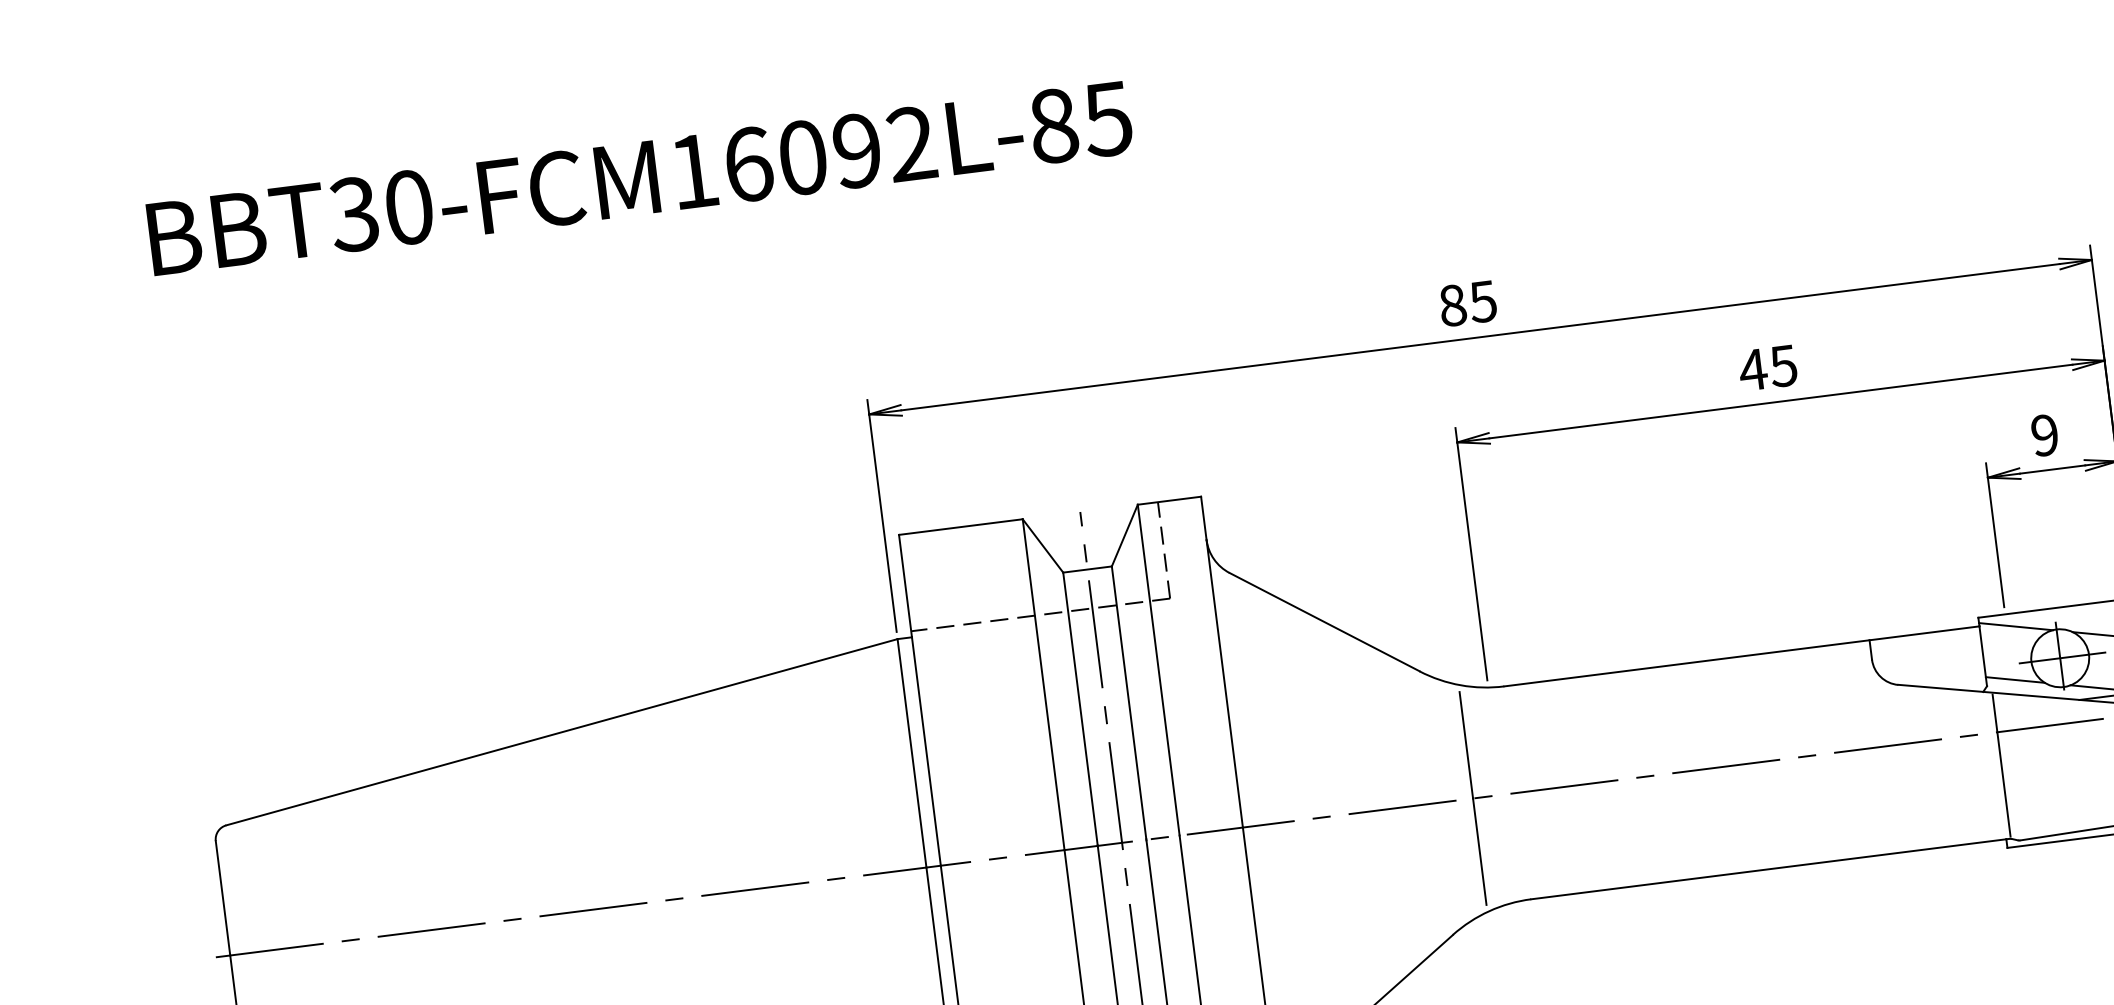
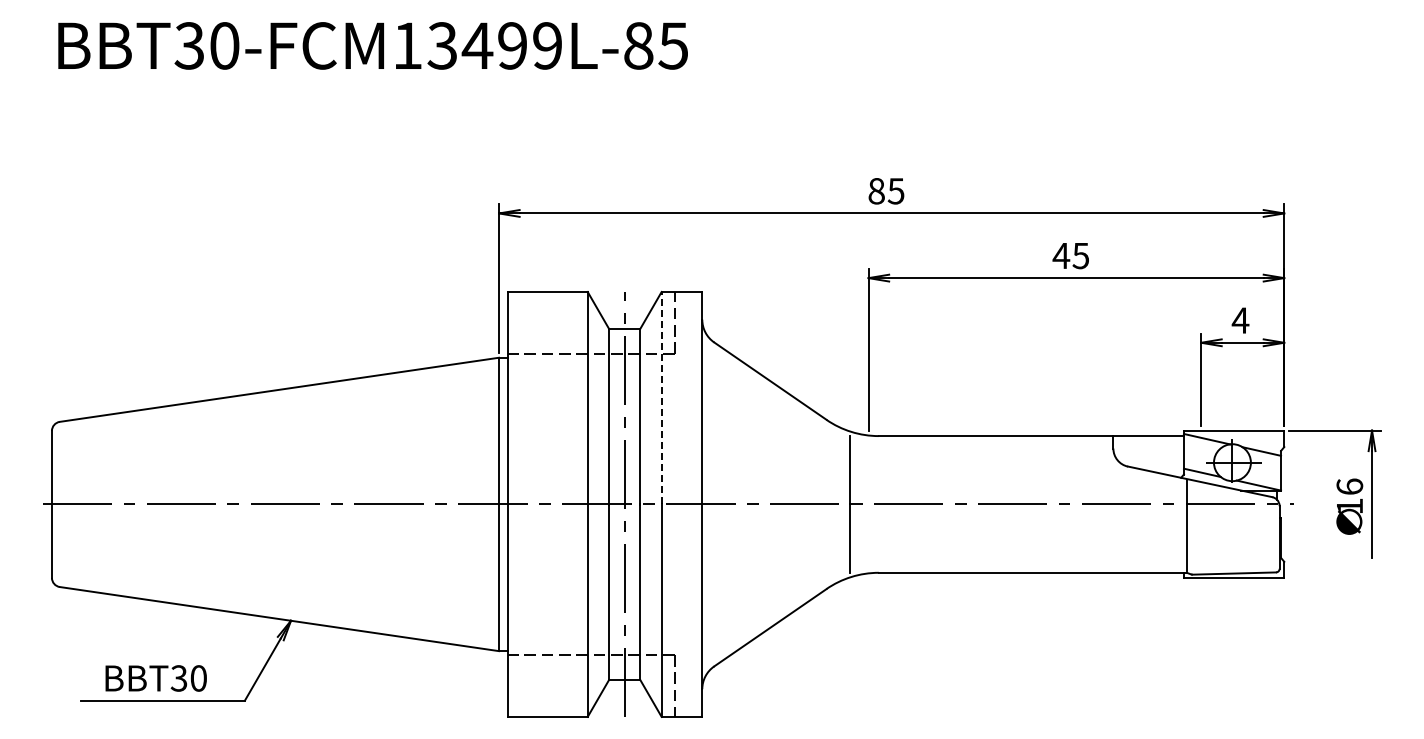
text: (829, 153) -> (494, 45), BBT30-FCM16092L-85 -> BBT30-FCM13499L-85
text: (2044, 435) -> (1240, 320), 9 -> 4
line: (1158, 669) -> (661, 397), solid -> dashed

